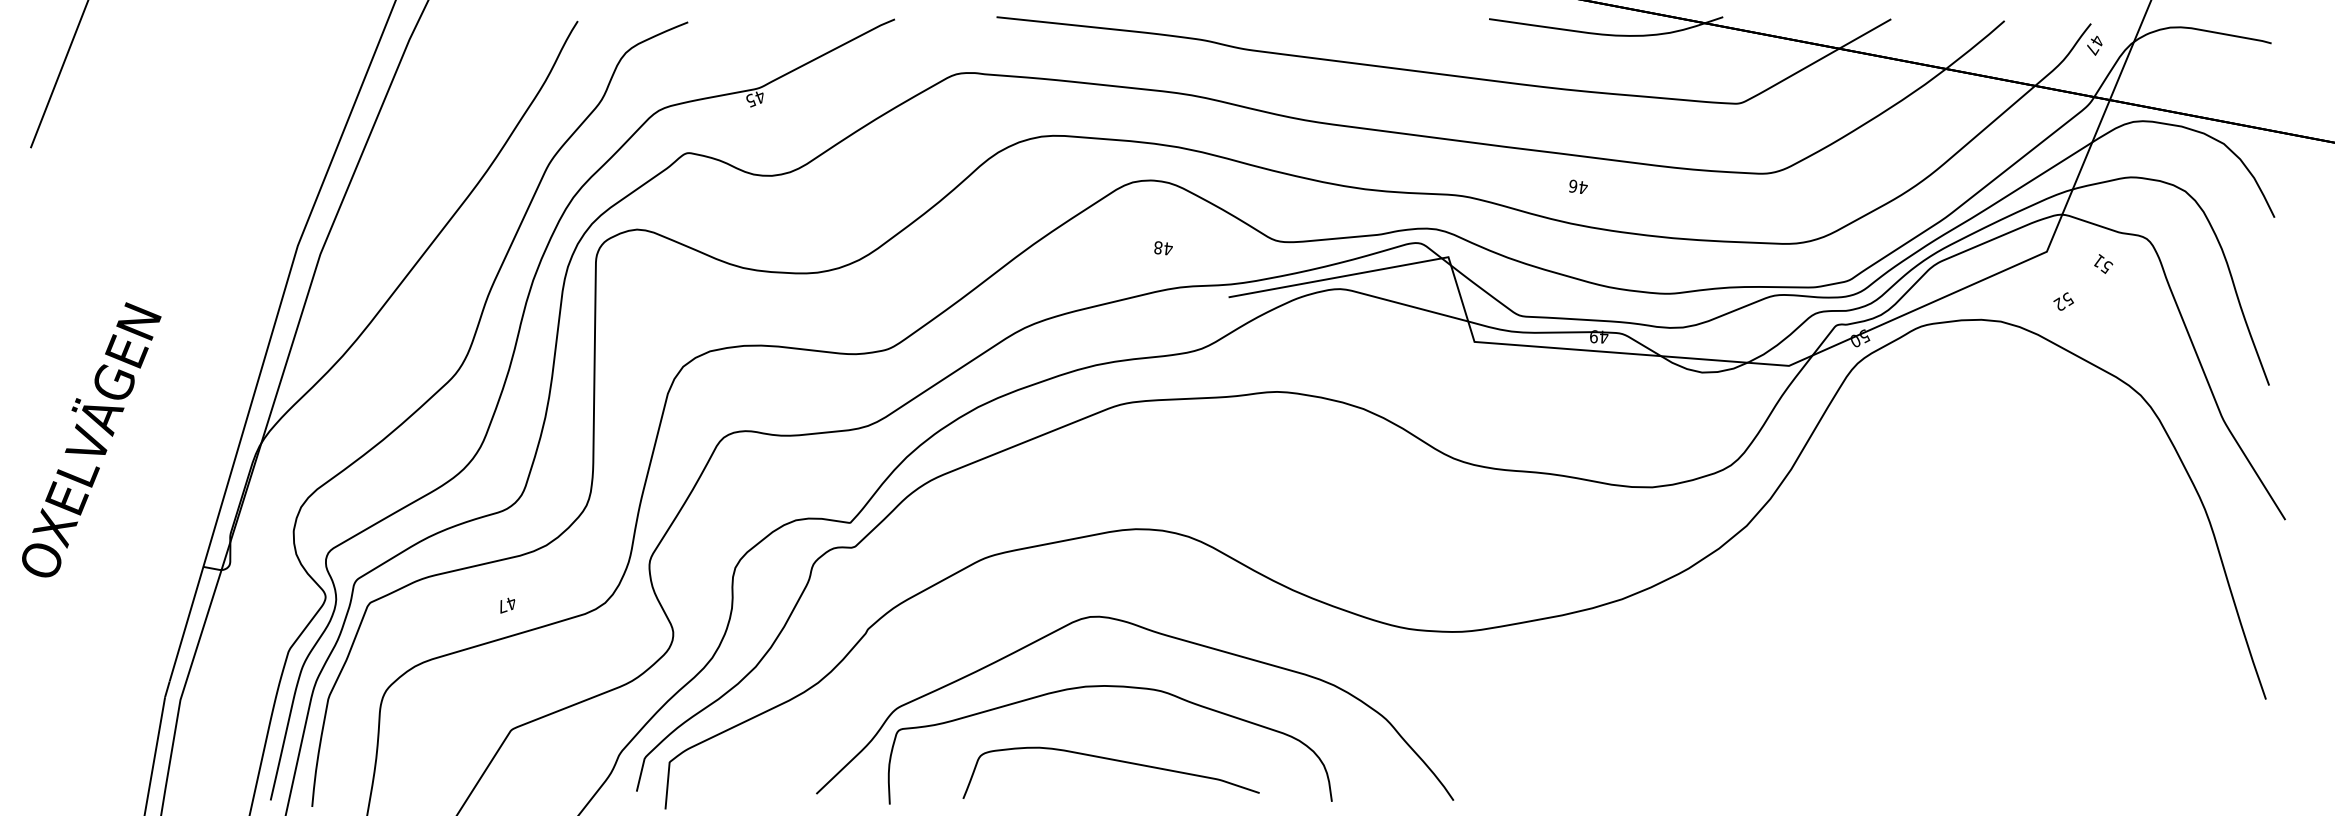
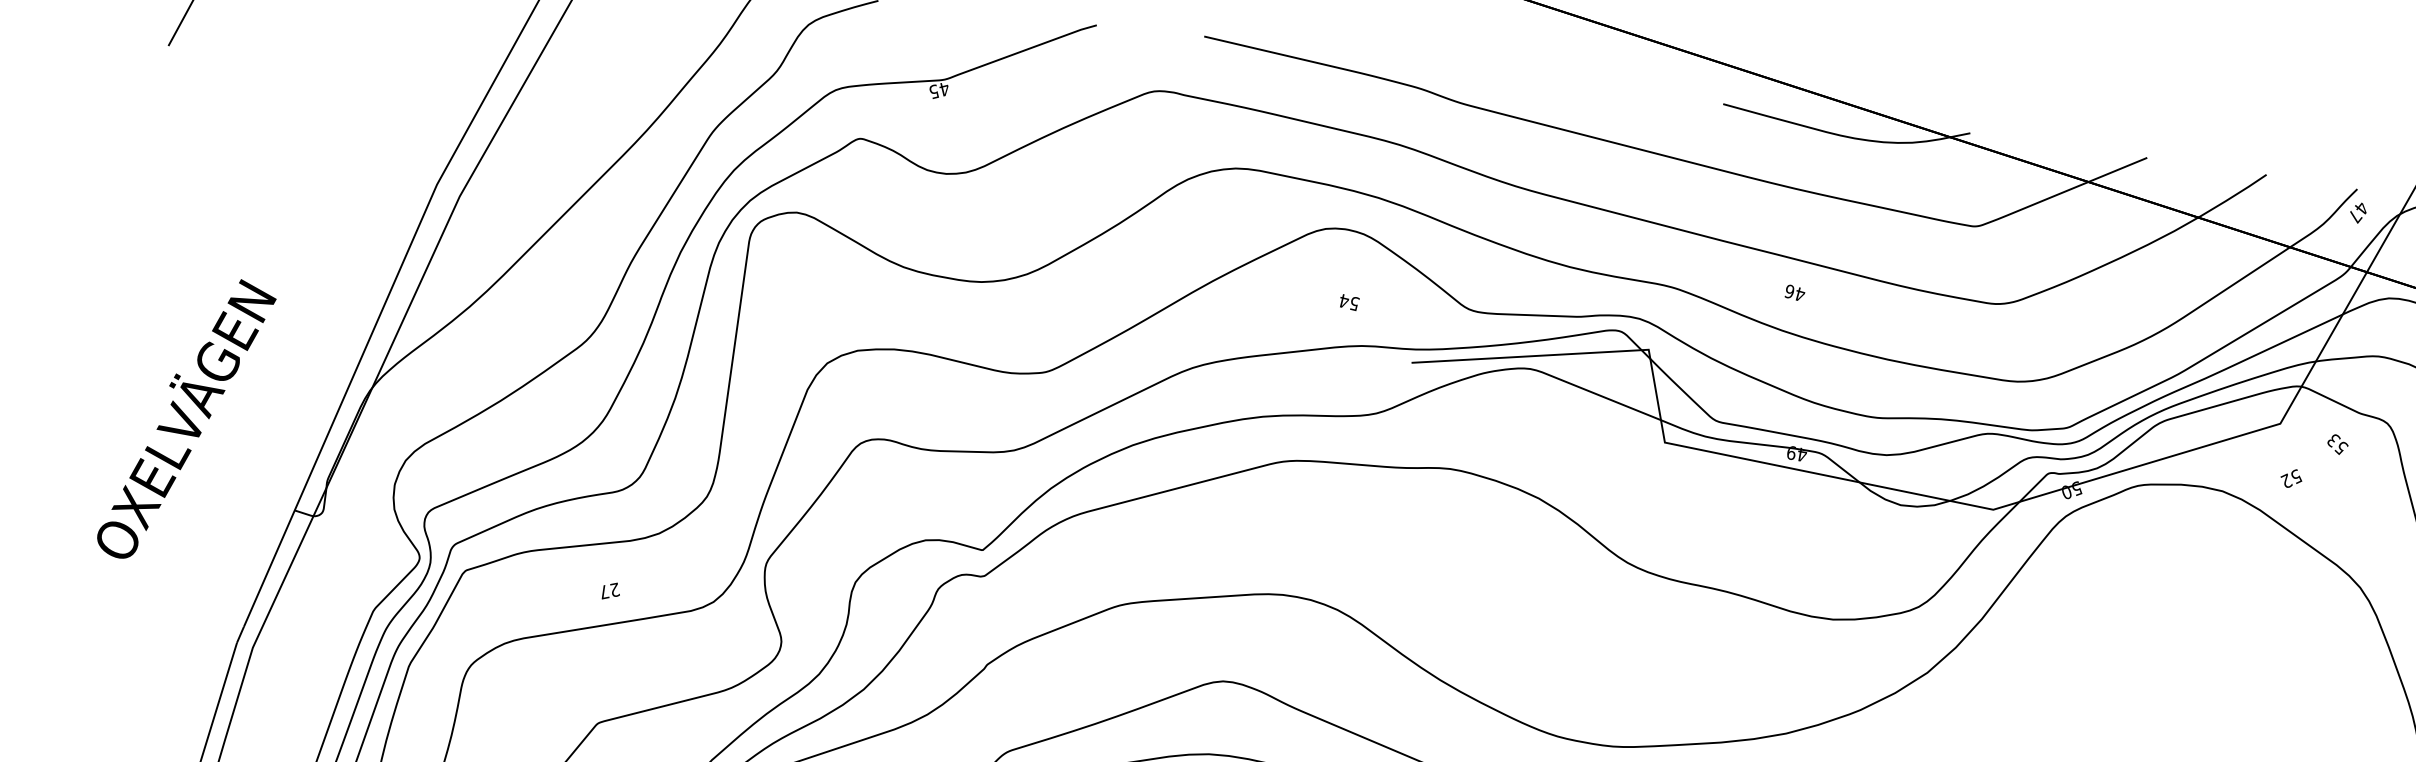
text: (1163, 248) -> (1349, 302), 48 -> 54
text: (2098, 260) -> (2333, 439), 51 -> 53
text: (91, 439) -> (186, 419), moved
text: (511, 603) -> (614, 590), 47 -> 27

